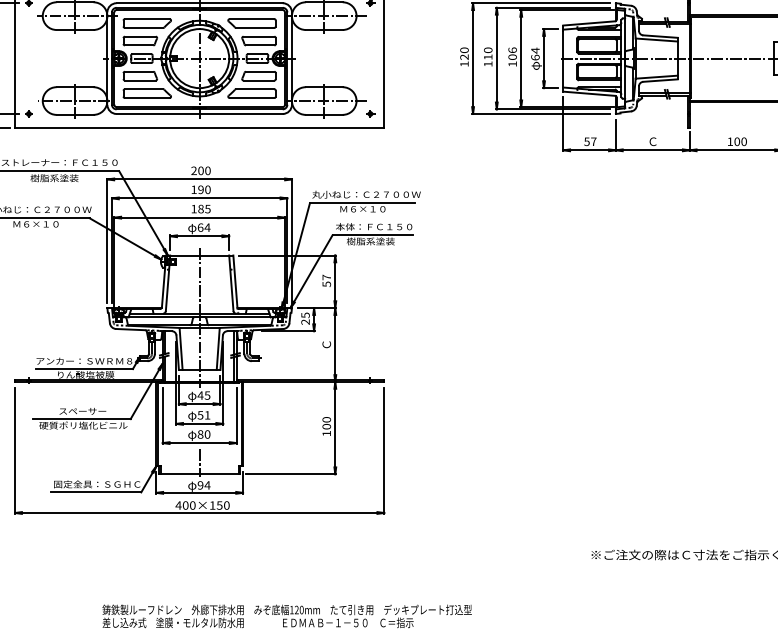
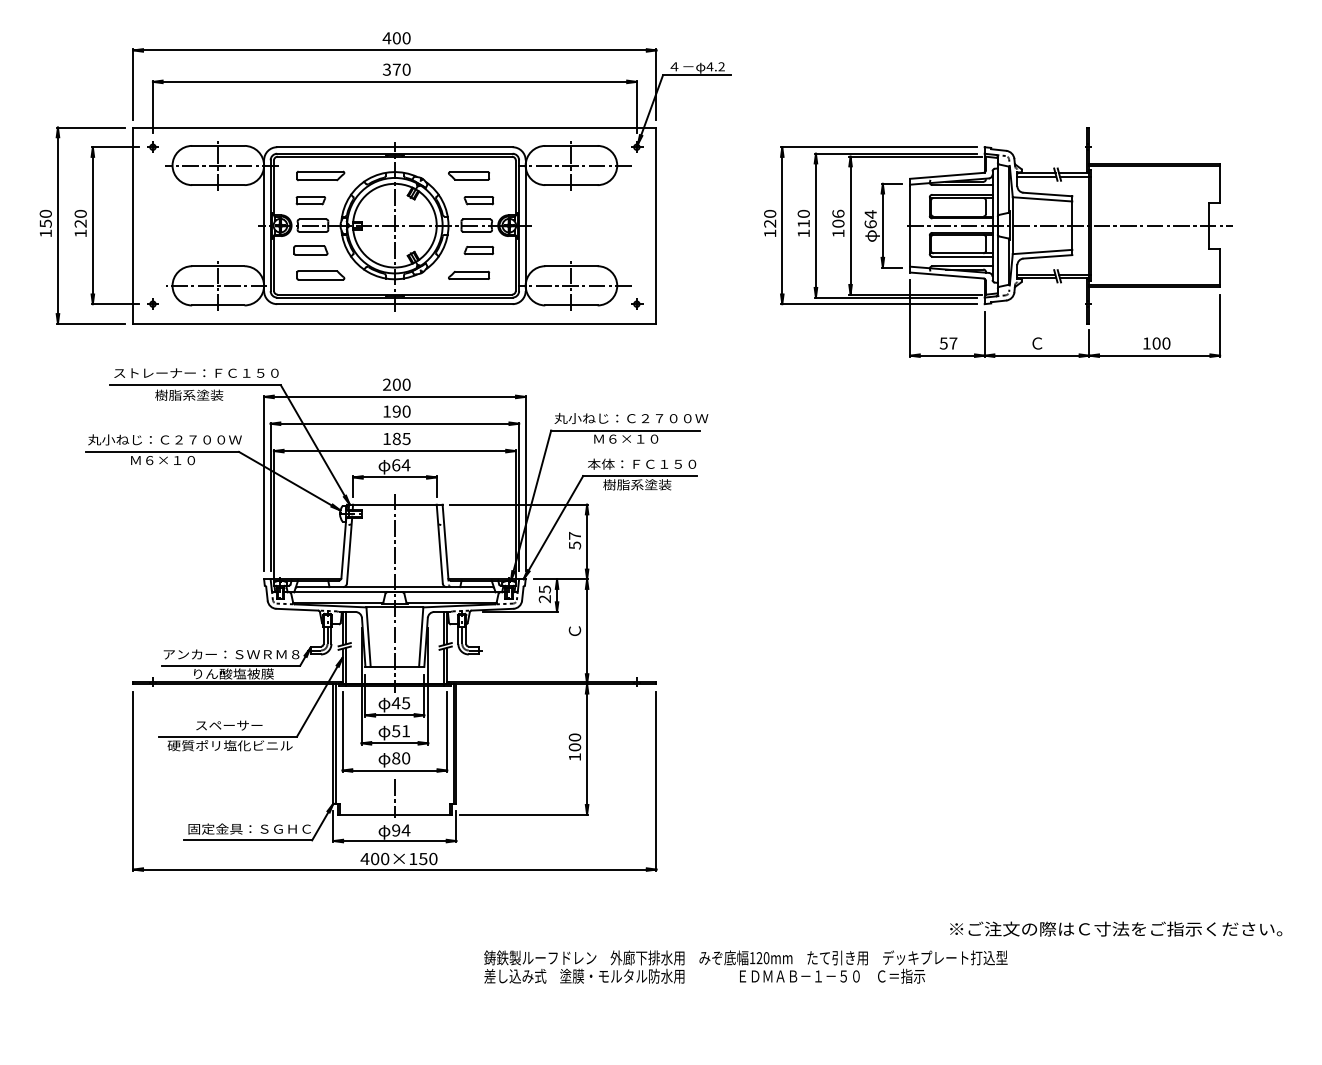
part: (147, 23) -> (320, 175), size x0.7
part: (251, 23) -> (468, 175), size x0.6
part: (140, 40) -> (310, 200), size x0.6
part: (258, 40) -> (478, 200), size x0.6
part: (140, 76) -> (310, 250), size x0.7
part: (258, 76) -> (478, 250), size x0.6
part: (147, 93) -> (320, 275), size x0.7
part: (251, 93) -> (468, 275), size x0.6
text: (286, 615) -> (745, 966), moved

